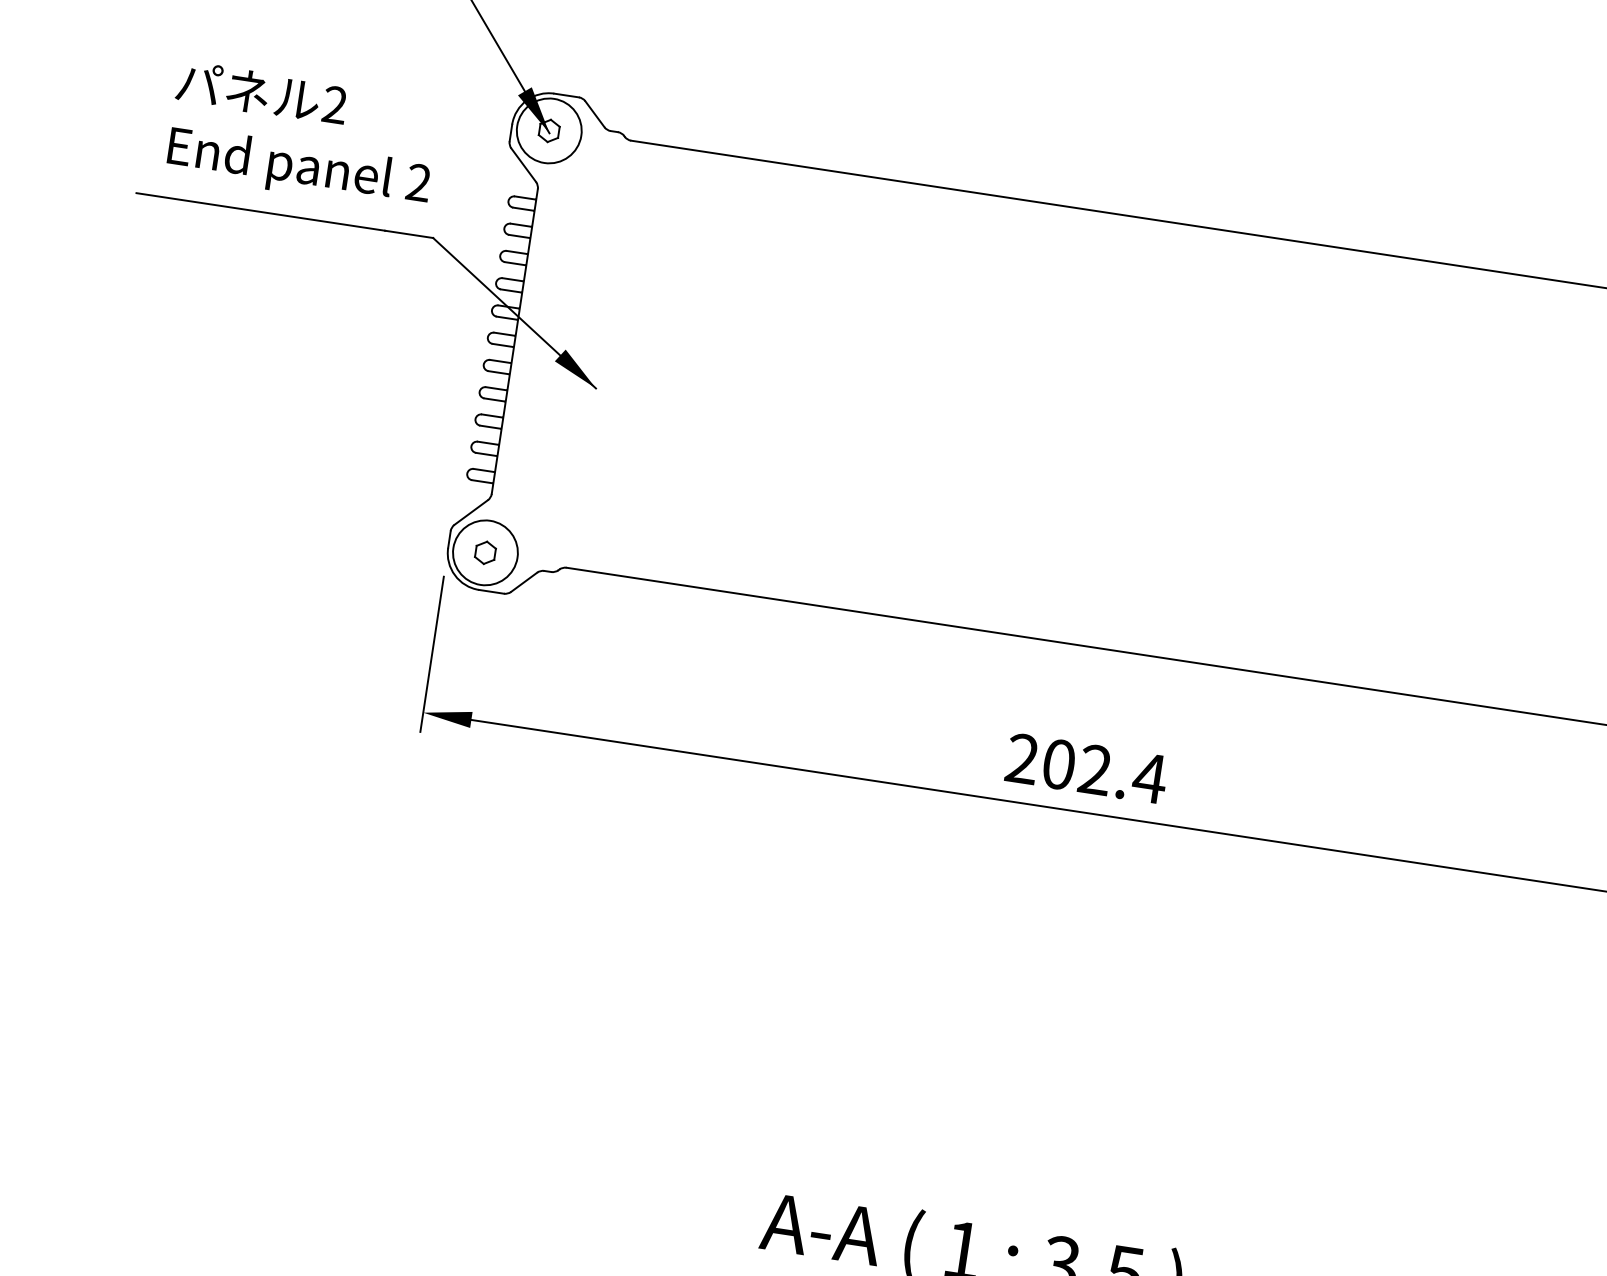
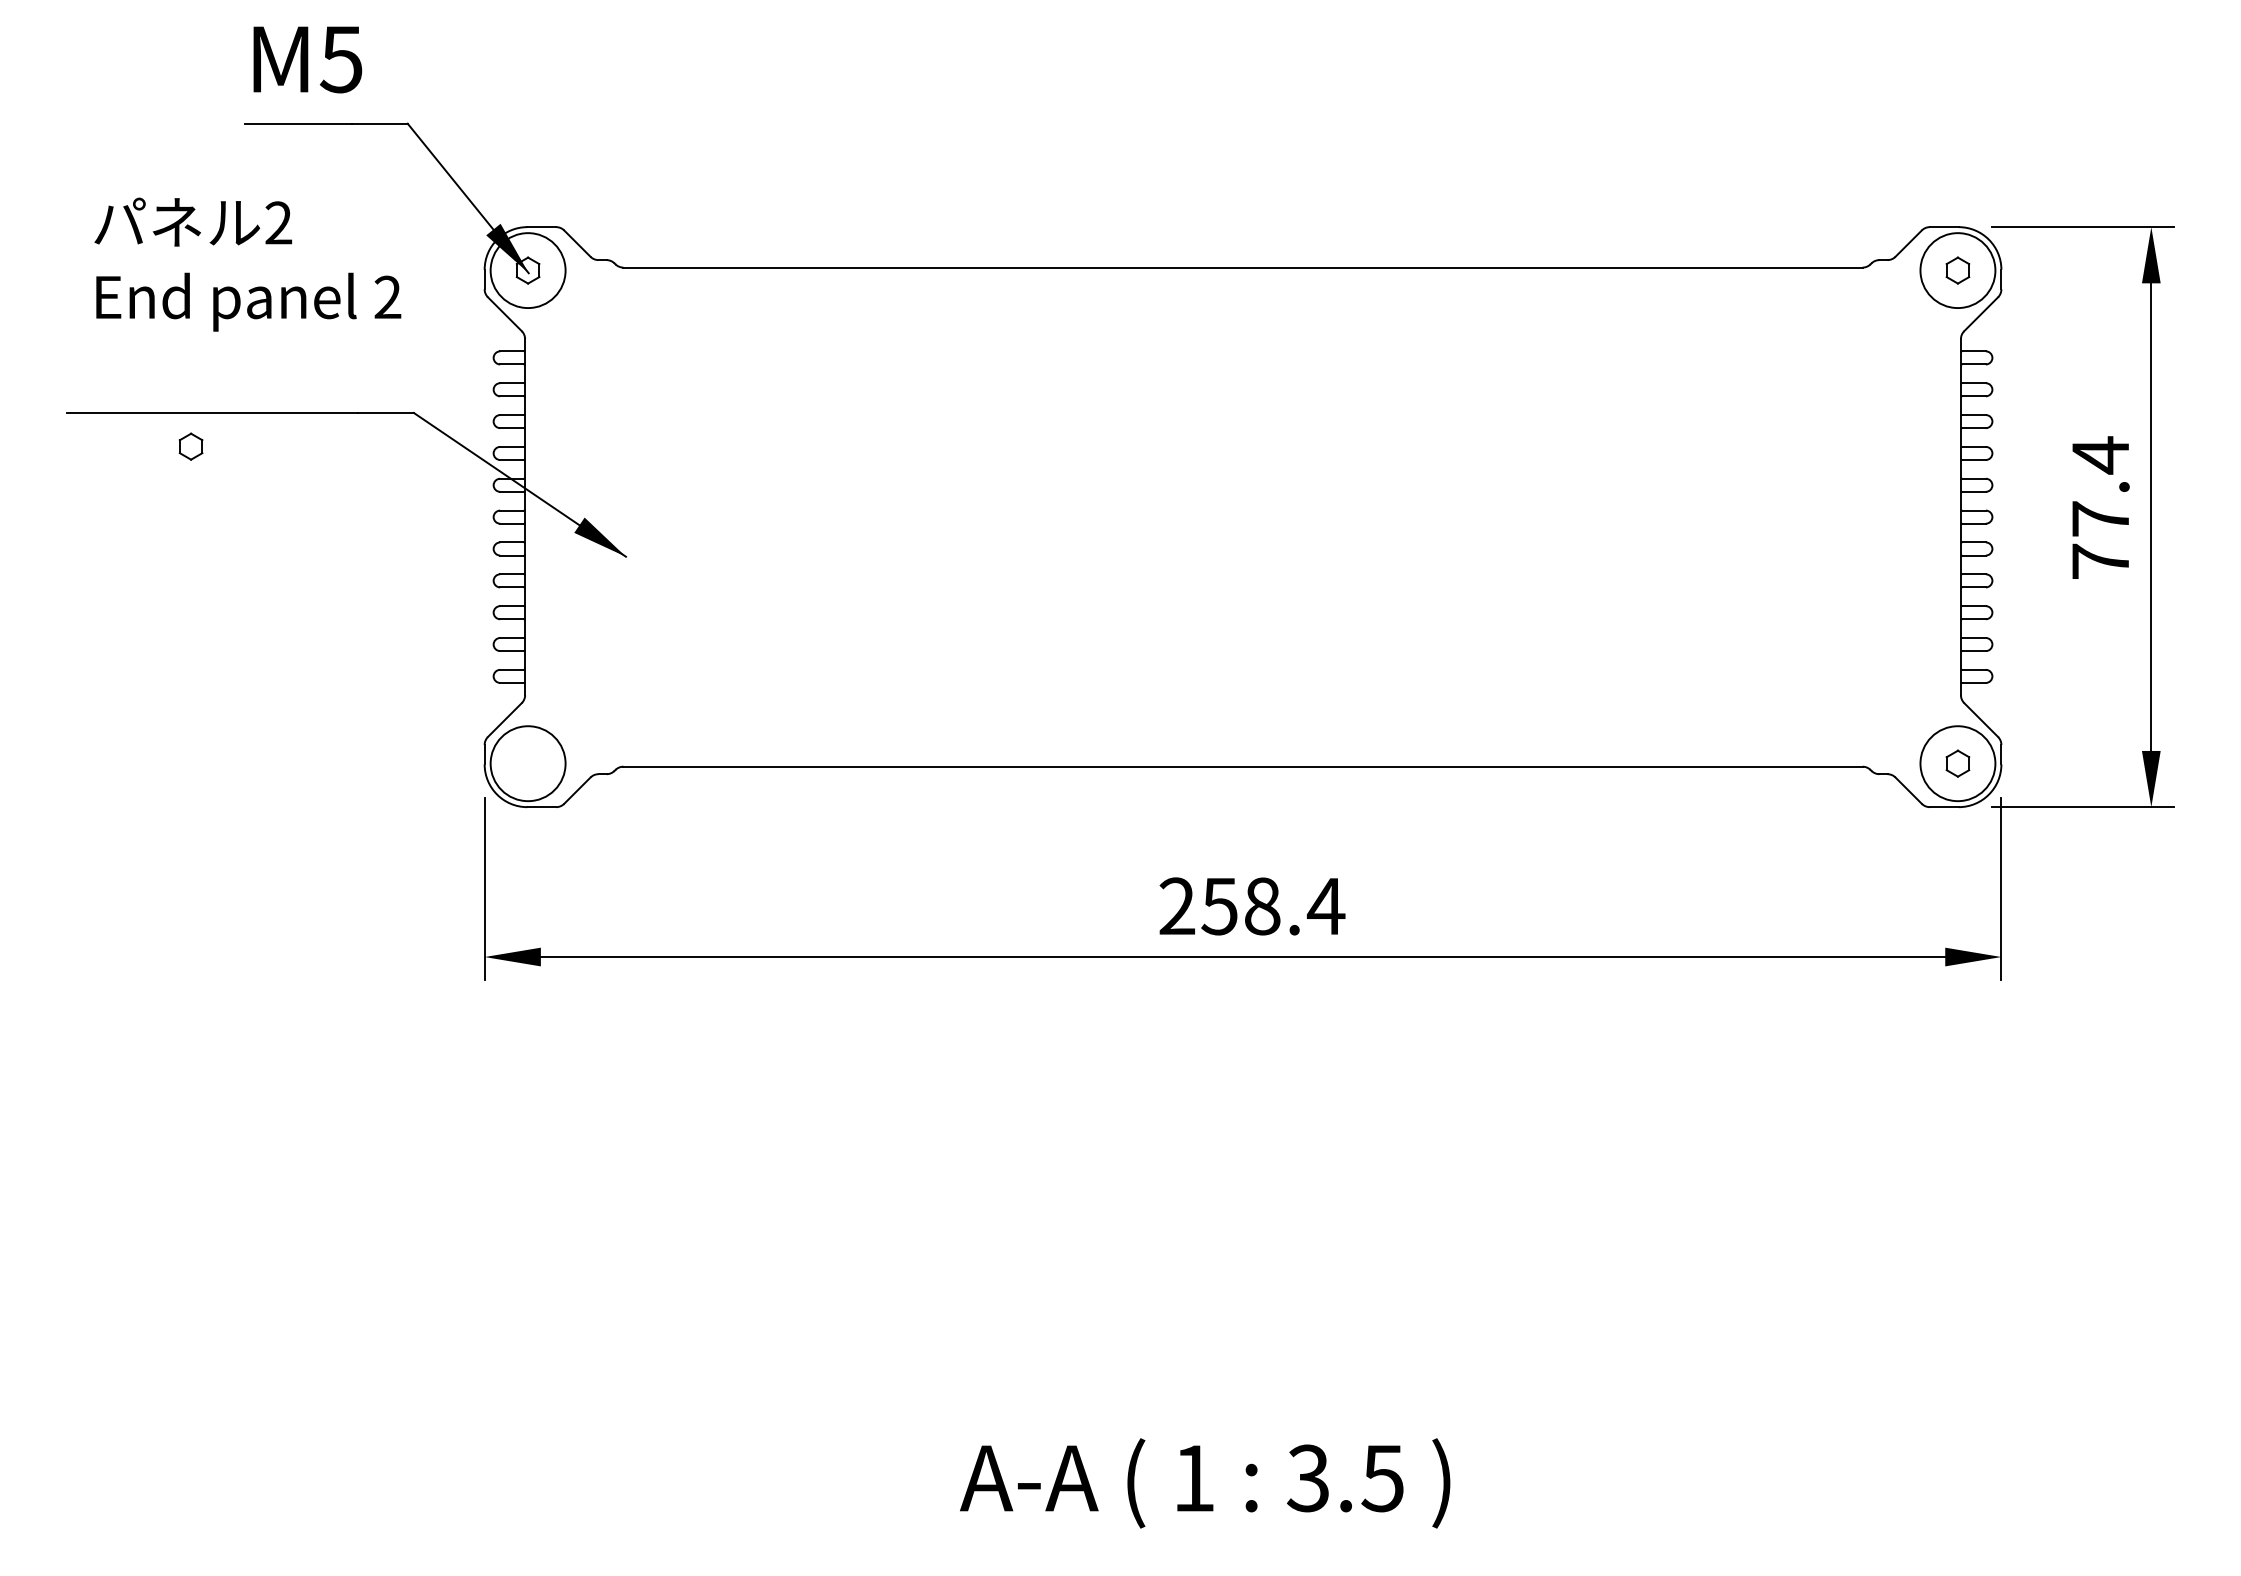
text: (302, 136) -> (247, 264), moved
part: (484, 552) -> (190, 446), moved
text: (1076, 767) -> (1240, 906), 202.4 -> 258.4

